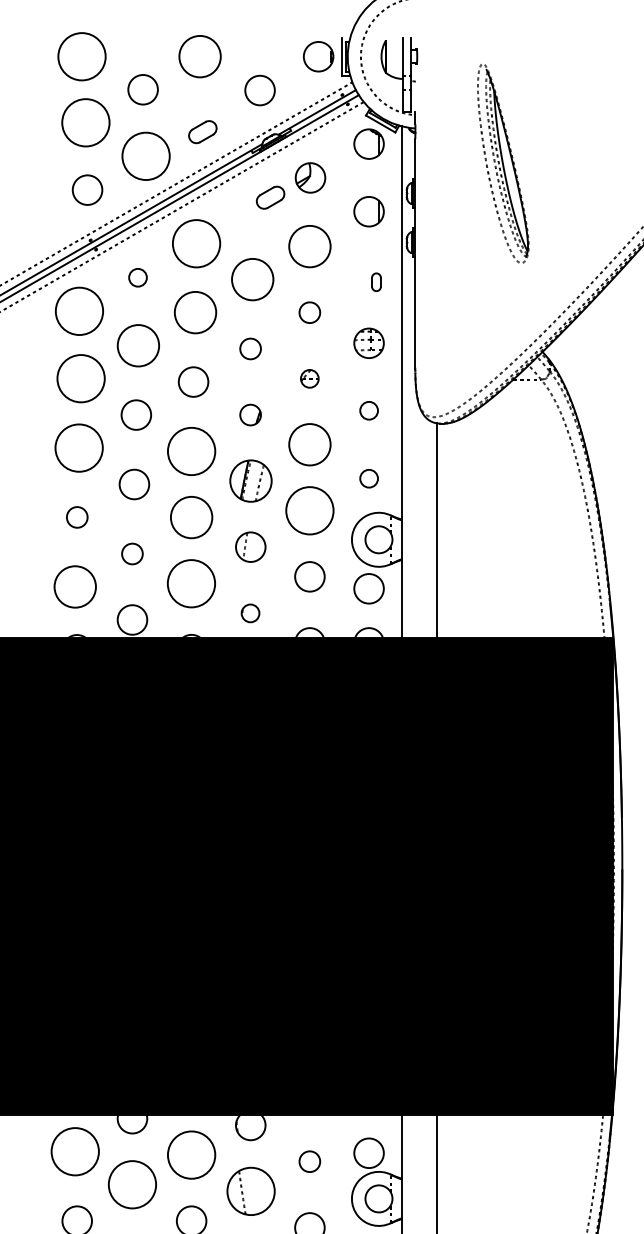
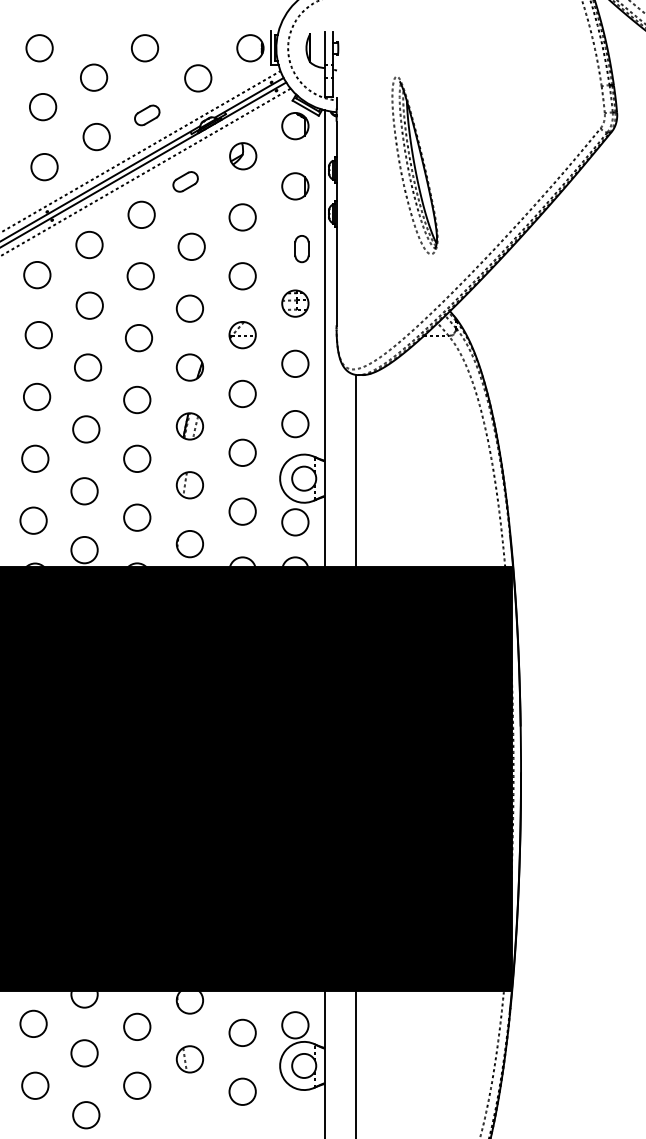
circle: (81, 57) -> (39, 48), size x0.62
circle: (200, 57) -> (145, 48), size x0.71
circle: (85, 122) -> (42, 106), size x0.62
circle: (145, 155) -> (96, 136), size x0.62
part: (502, 163) -> (414, 165), moved
part: (270, 197) -> (185, 181), moved
circle: (196, 243) -> (141, 214), size x0.62
circle: (309, 246) -> (242, 217), size x0.71
circle: (138, 278) -> (89, 245), size x1.67
circle: (252, 279) -> (191, 246), size x0.71
part: (375, 282) -> (301, 249), size x1.67
circle: (79, 310) -> (37, 274), size x0.62
circle: (195, 312) -> (140, 276), size x0.71
circle: (309, 312) -> (242, 276), size x1.43
circle: (138, 345) -> (89, 305), size x0.71
circle: (250, 348) -> (189, 308), size x1.43
circle: (80, 377) -> (38, 334), size x0.62
part: (309, 379) -> (242, 335), size x1.67
circle: (369, 410) -> (295, 363), size x1.67
part: (250, 415) -> (189, 367), size x1.43
circle: (309, 444) -> (242, 393), size x0.71
circle: (78, 447) -> (36, 396), size x0.62
circle: (191, 450) -> (137, 399), size x0.62
circle: (369, 478) -> (295, 424), size x1.67
part: (250, 481) -> (189, 426), size x0.71
circle: (309, 510) -> (242, 452), size x0.62
circle: (77, 517) -> (35, 458), size x1.43
circle: (191, 517) -> (137, 458), size x0.71
circle: (132, 554) -> (84, 491), size x1.43
circle: (191, 583) -> (137, 517), size x0.62
circle: (75, 586) -> (33, 520), size x0.71
circle: (250, 613) -> (189, 544), size x1.67
circle: (75, 1151) -> (33, 1023), size x0.62
circle: (191, 1154) -> (137, 1026), size x0.62
circle: (309, 1161) -> (242, 1032), size x1.43
circle: (132, 1184) -> (84, 1053), size x0.62
part: (250, 1191) -> (189, 1059), size x0.62

